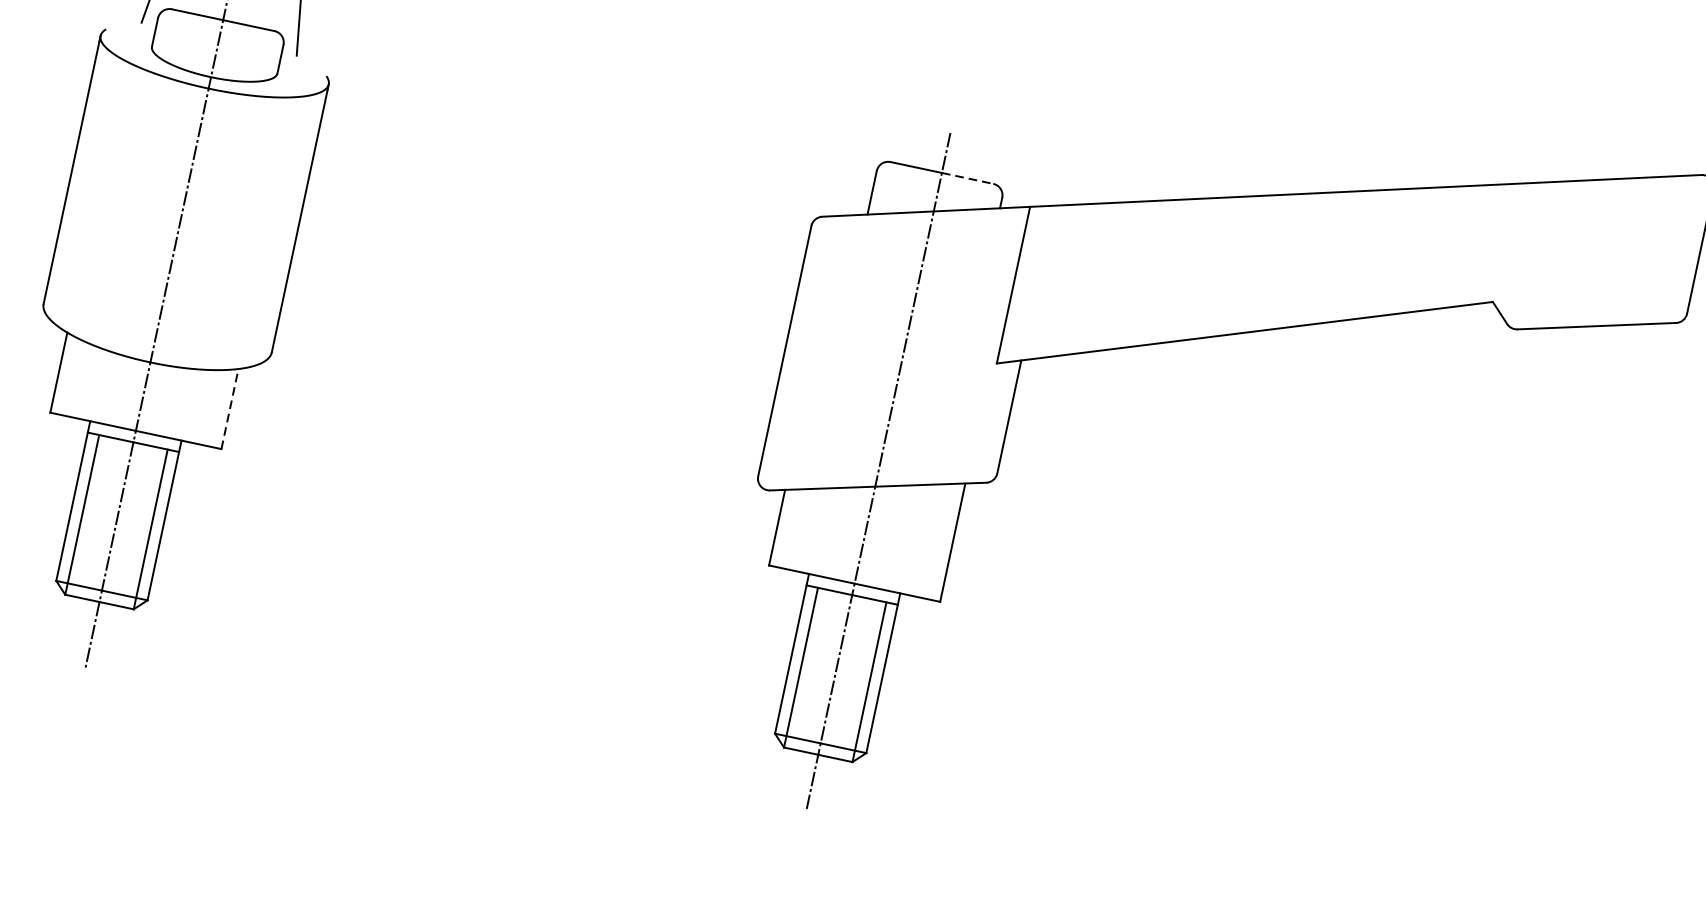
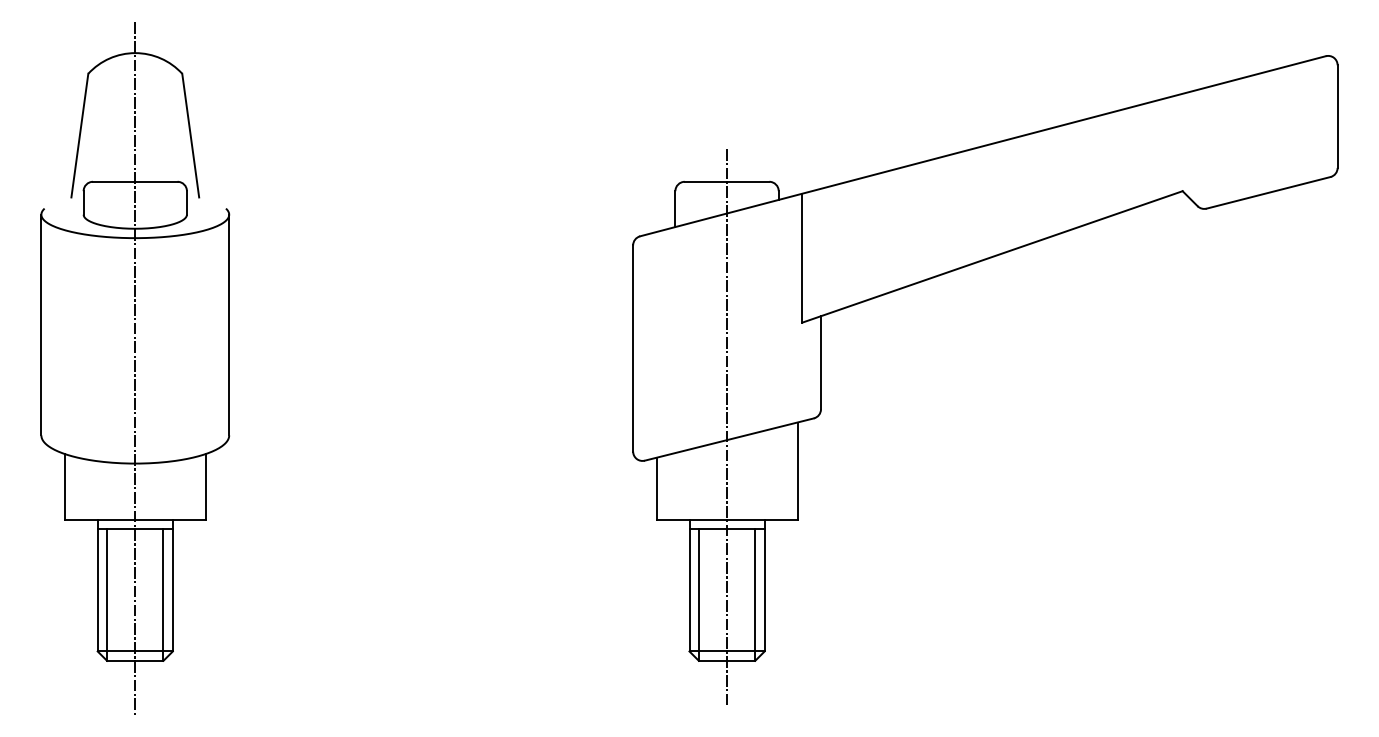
line: (968, 178) -> (748, 181), dashed -> solid
line: (229, 409) -> (205, 487), dashed -> solid

